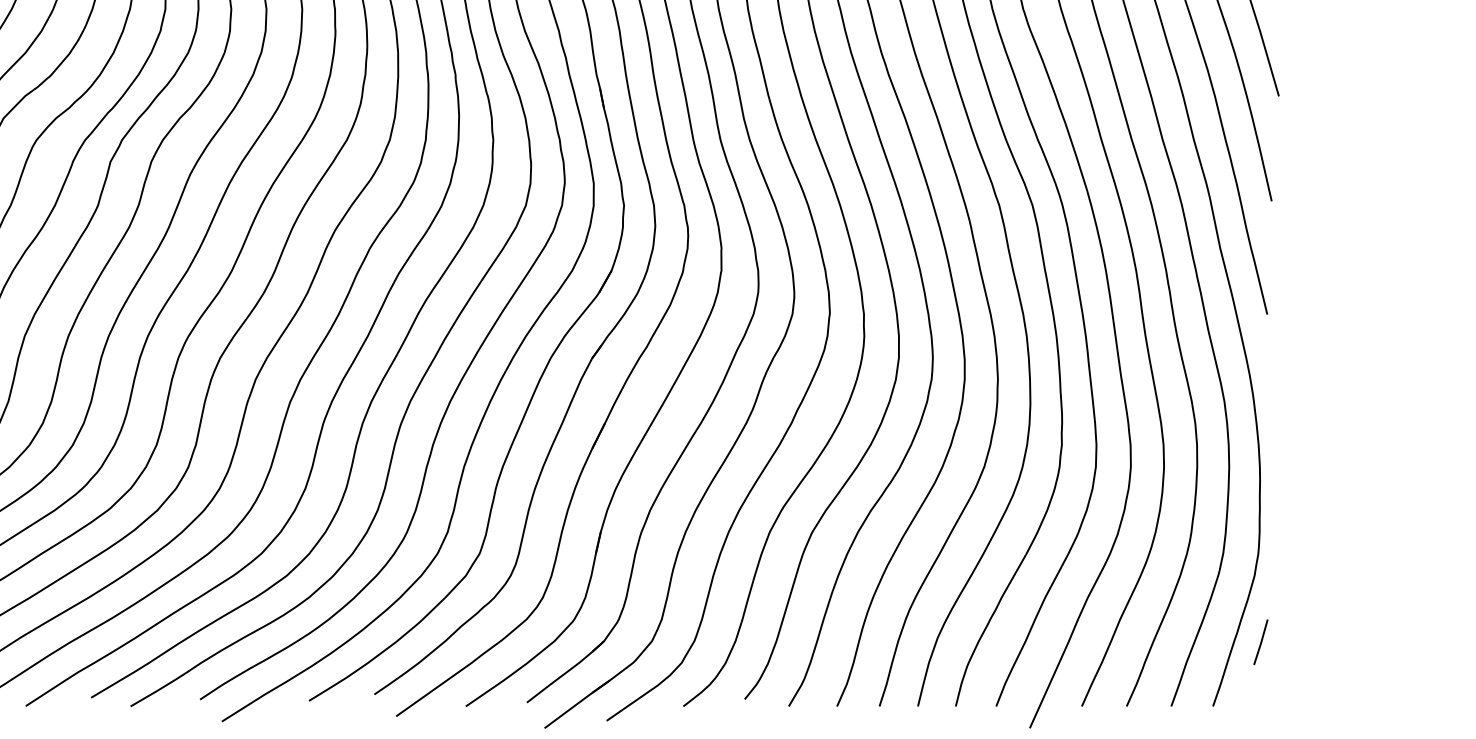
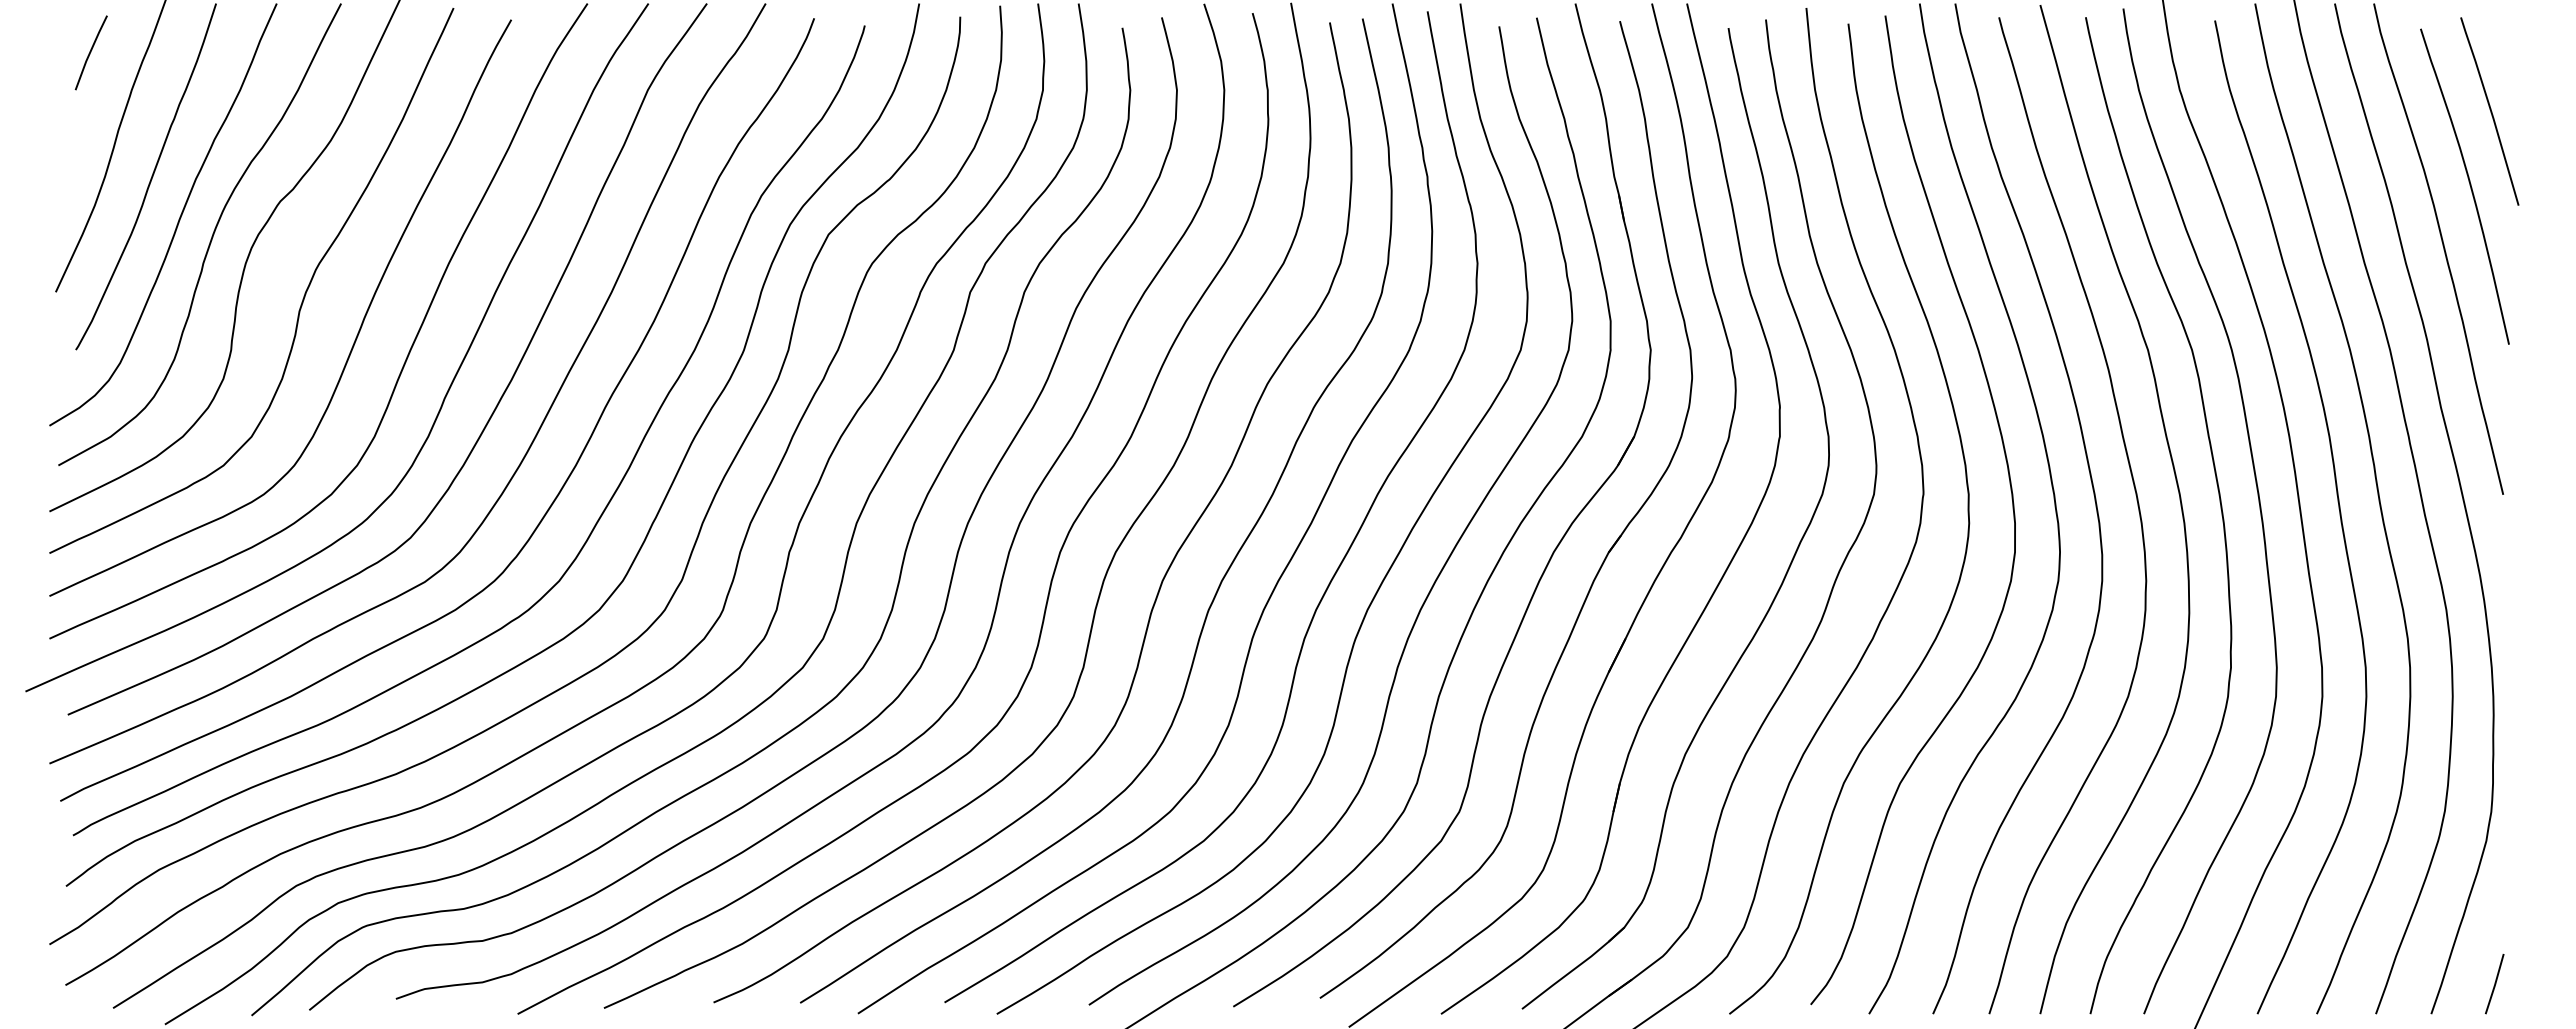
line: (1260, 642) -> (2494, 984), moved

